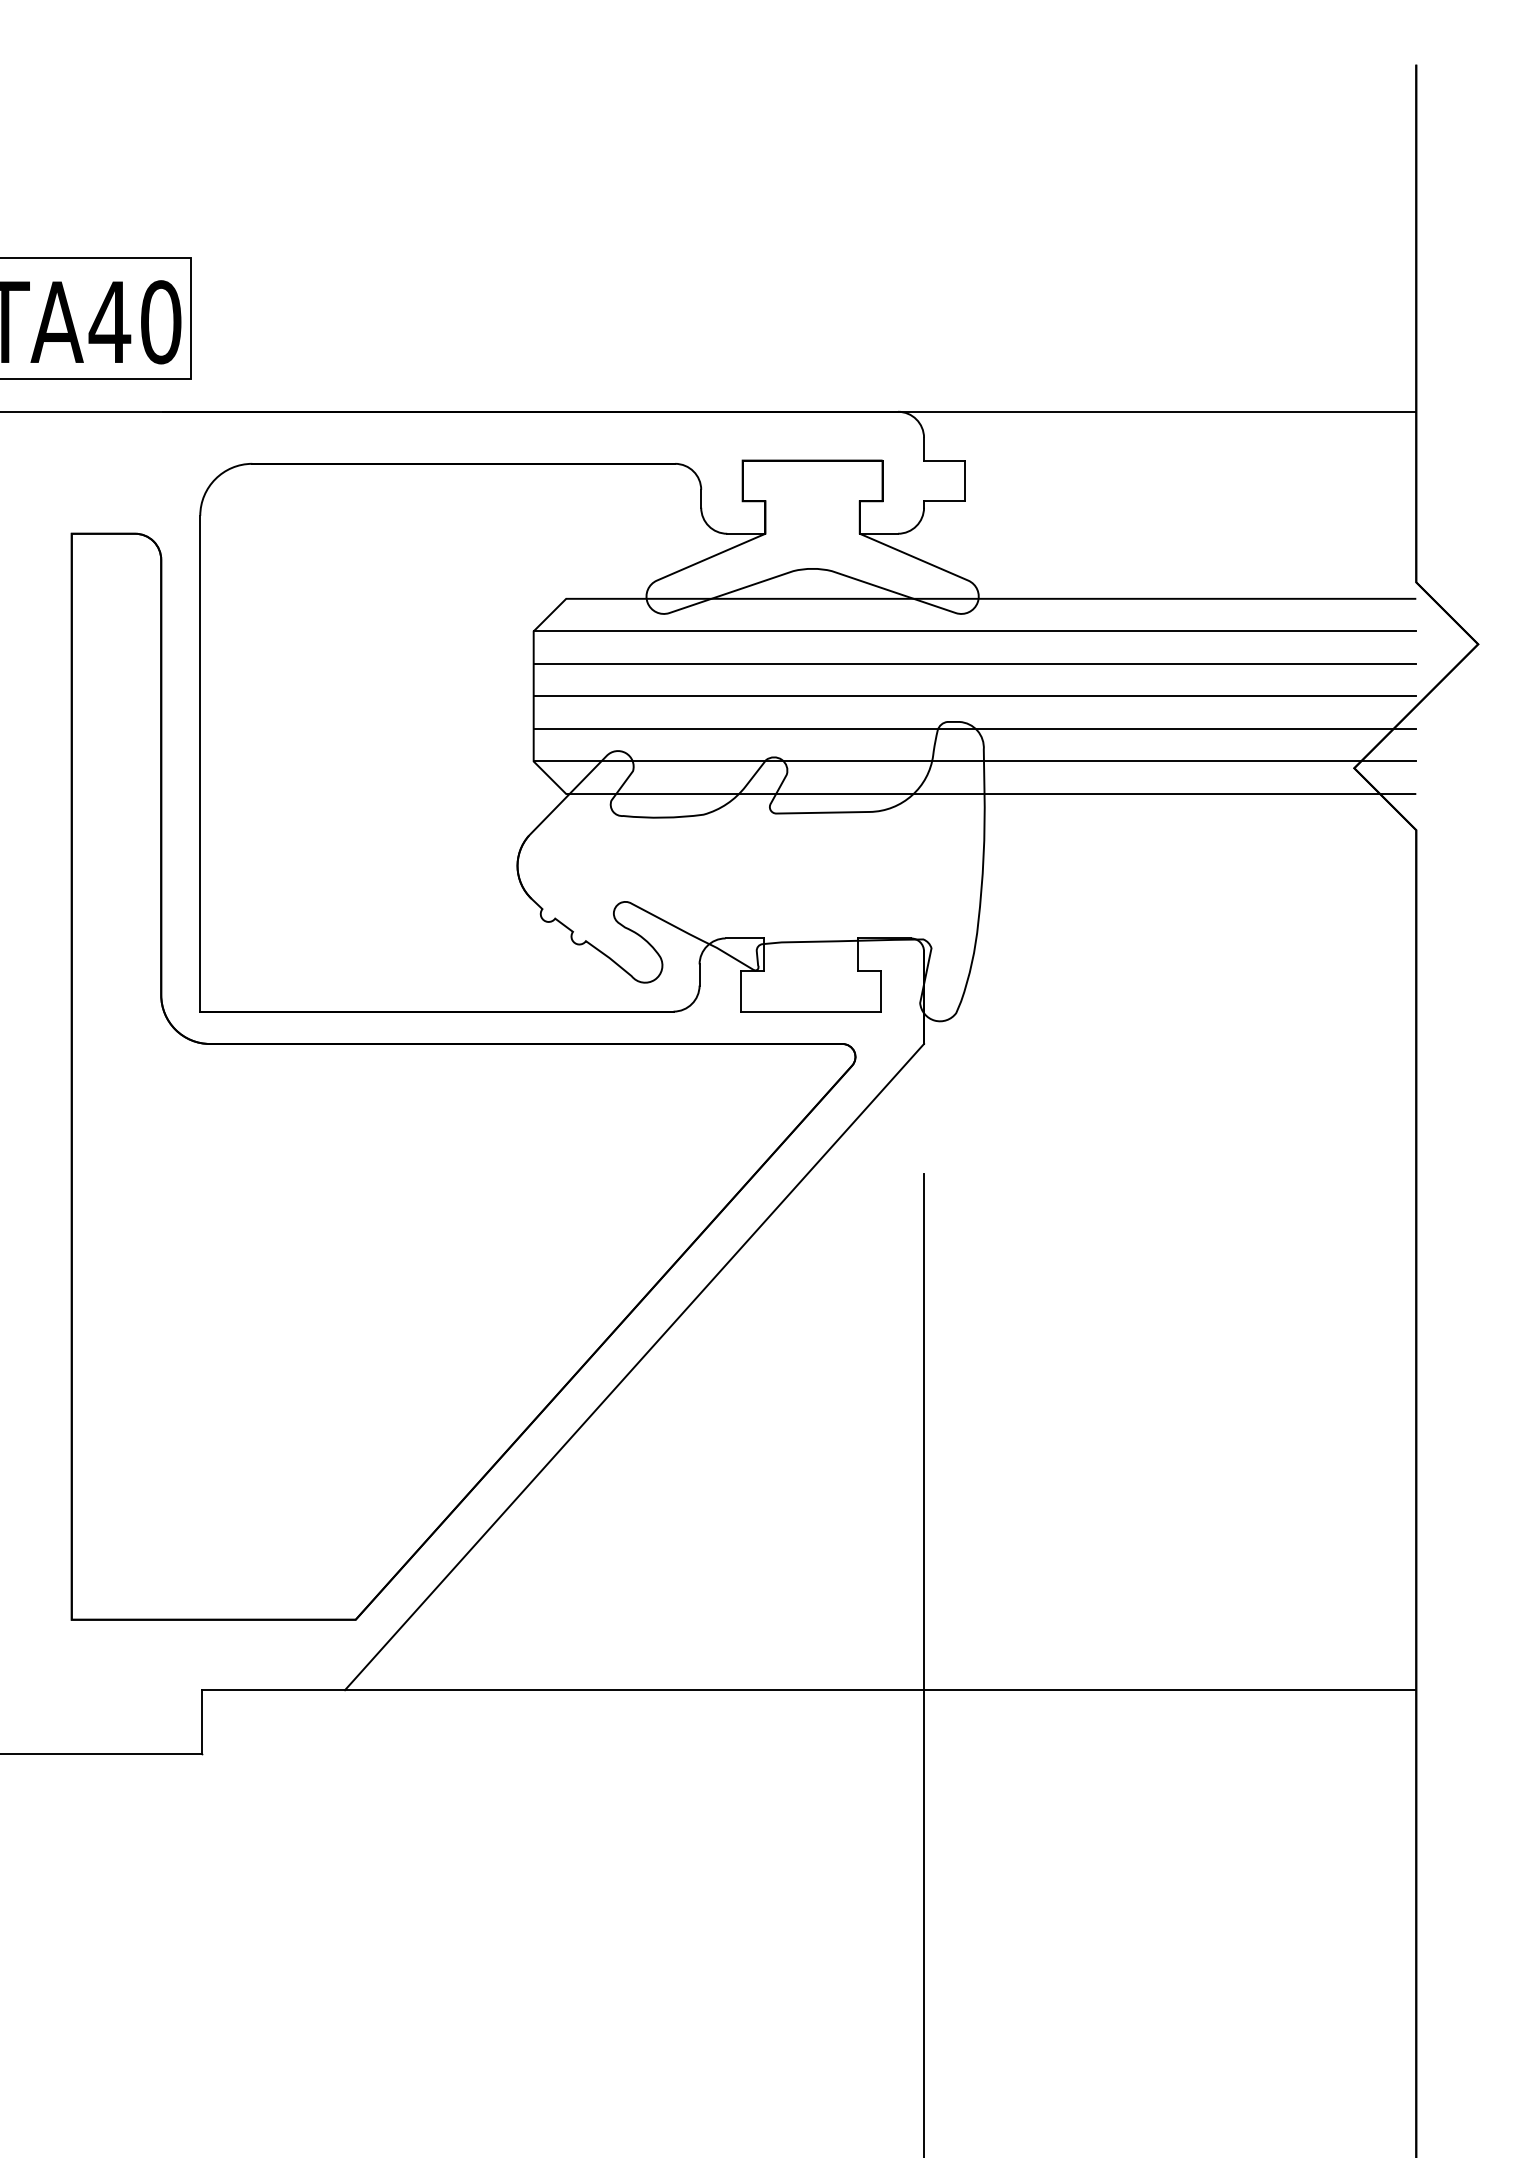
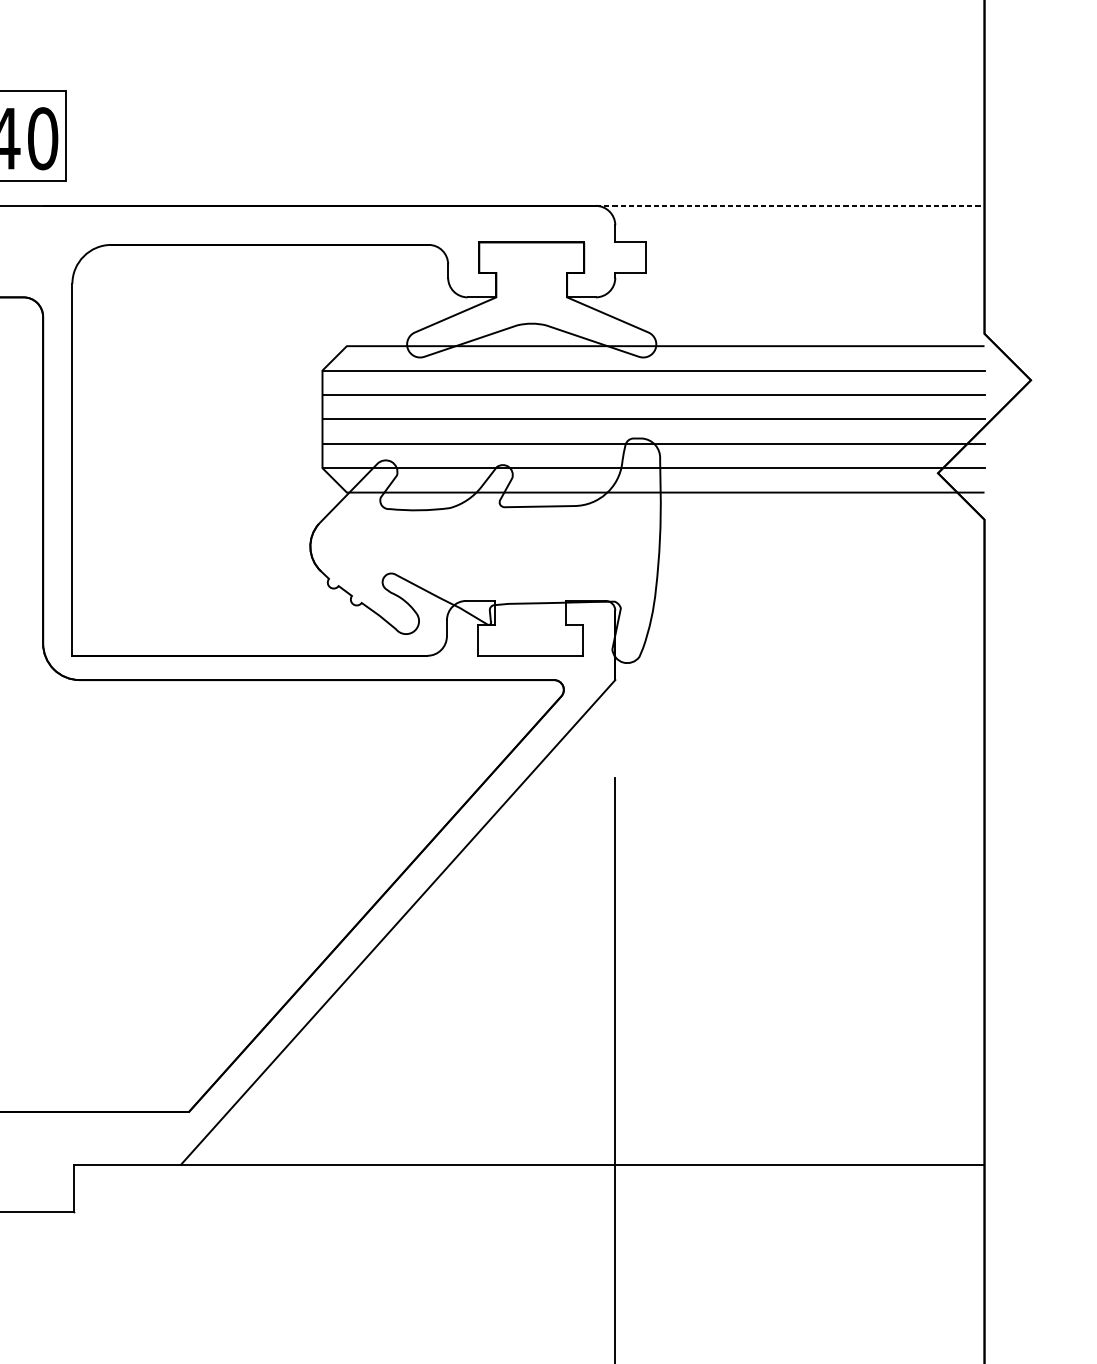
line: (1157, 411) -> (790, 205), solid -> dashed

